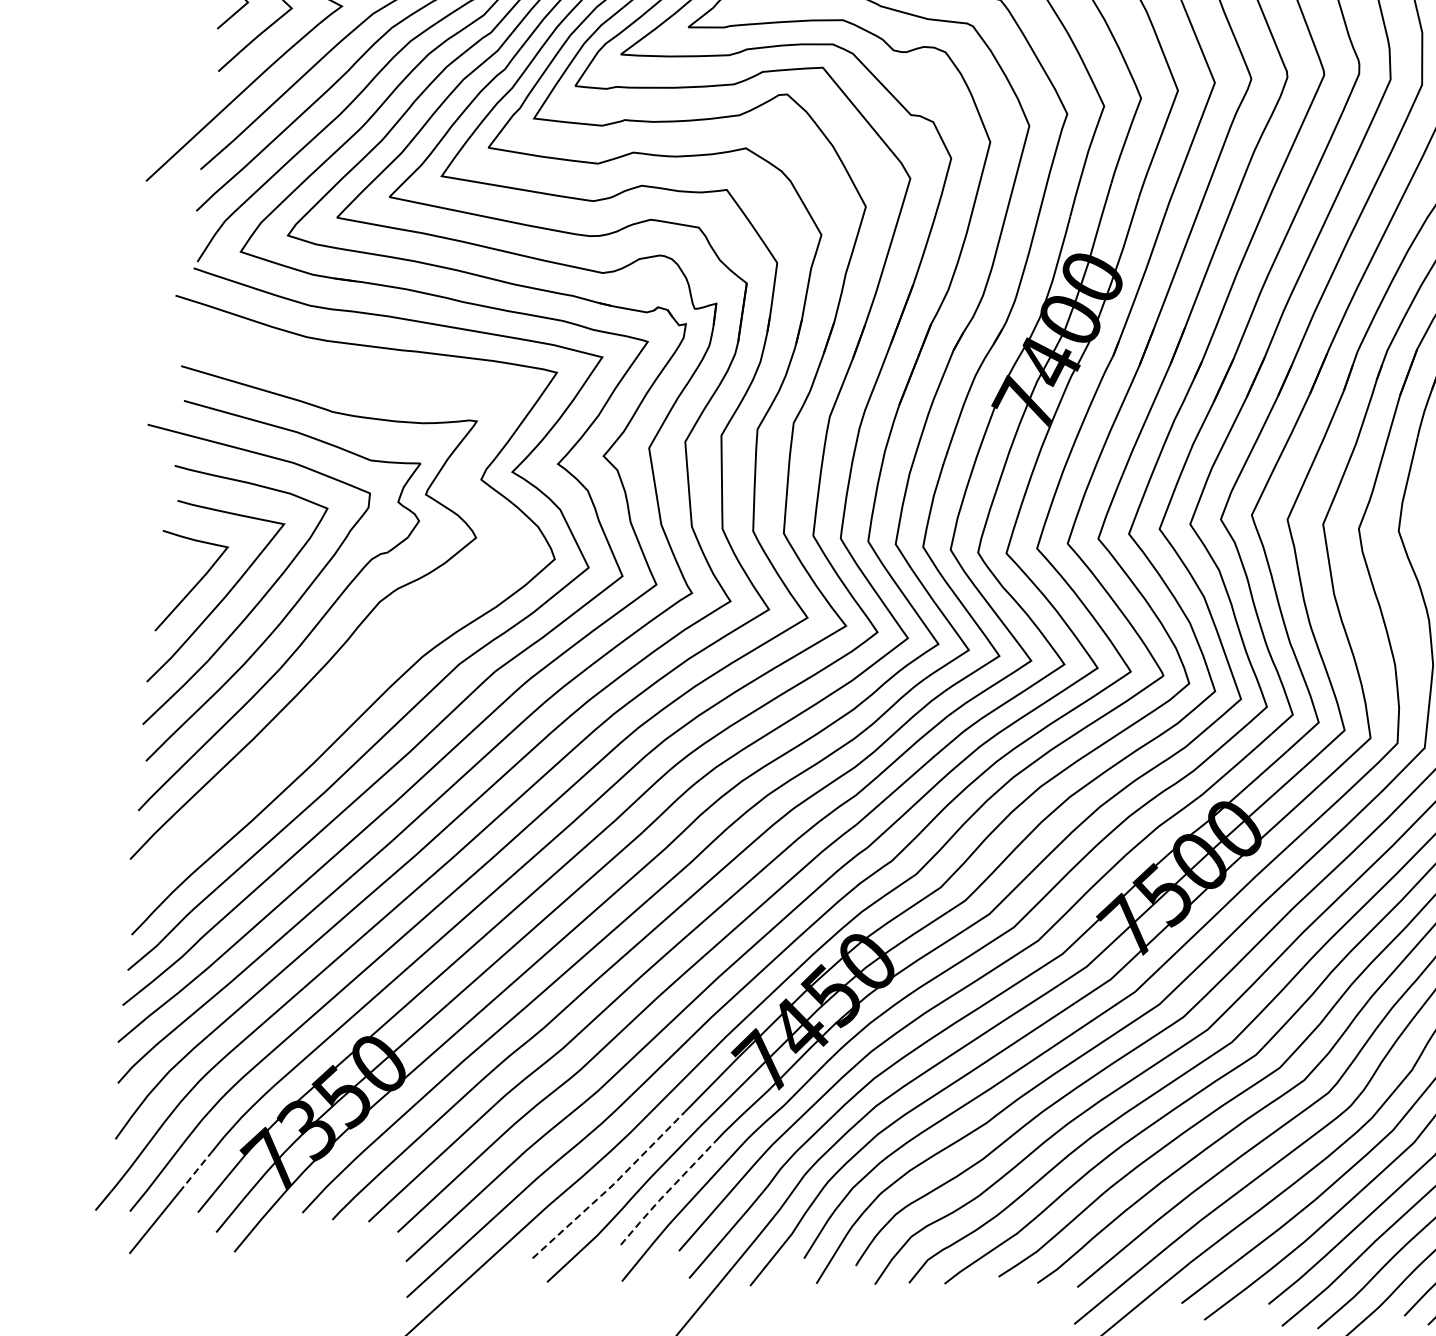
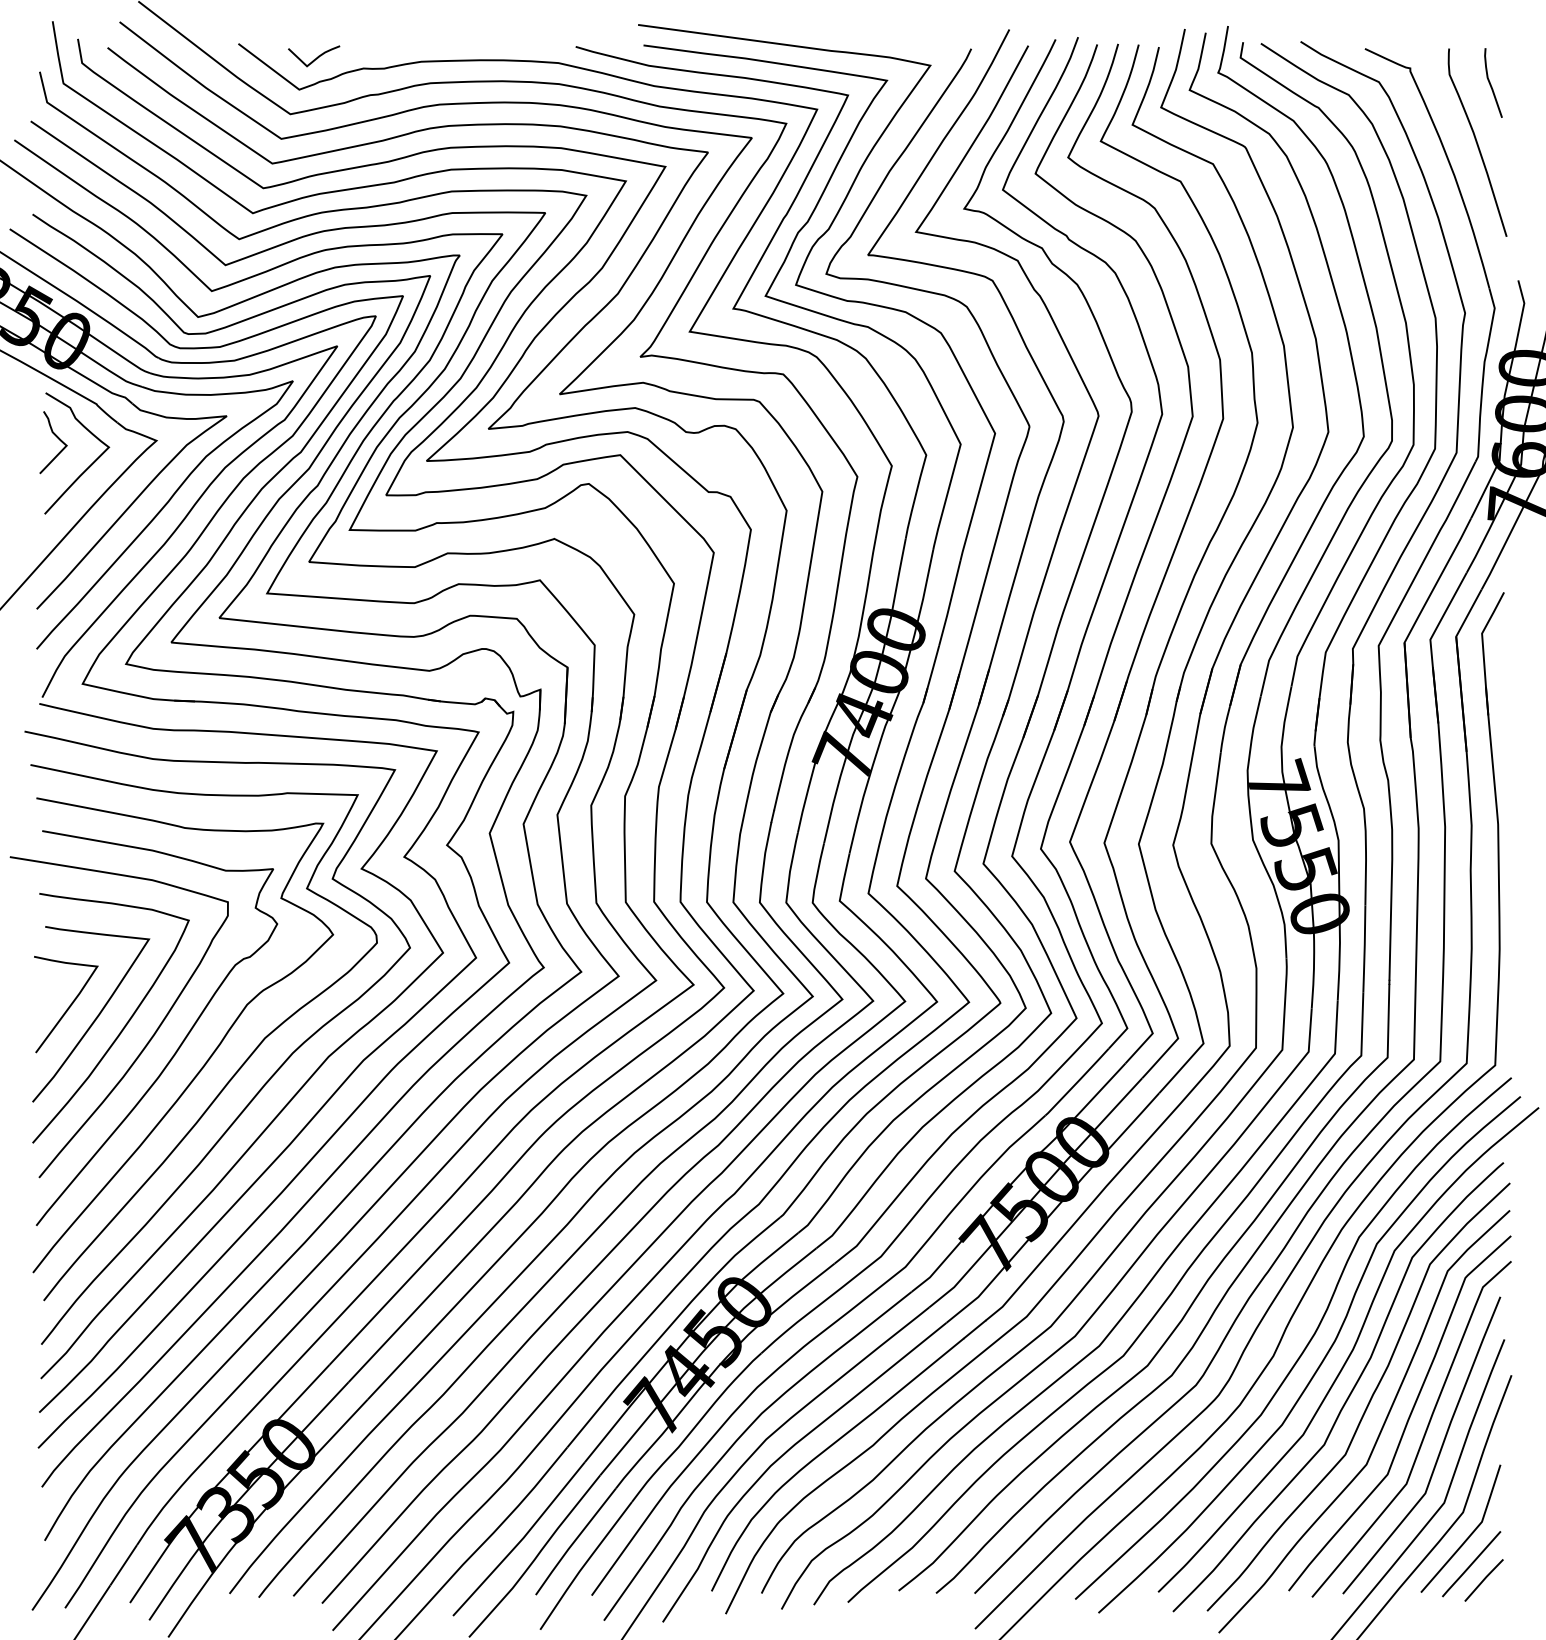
curve: (368, 662) -> (242, 1063), added
line: (196, 1171) -> (124, 1564), dashed -> solid
line: (611, 1186) -> (521, 1540), dashed -> solid
line: (666, 1194) -> (574, 1542), dashed -> solid

